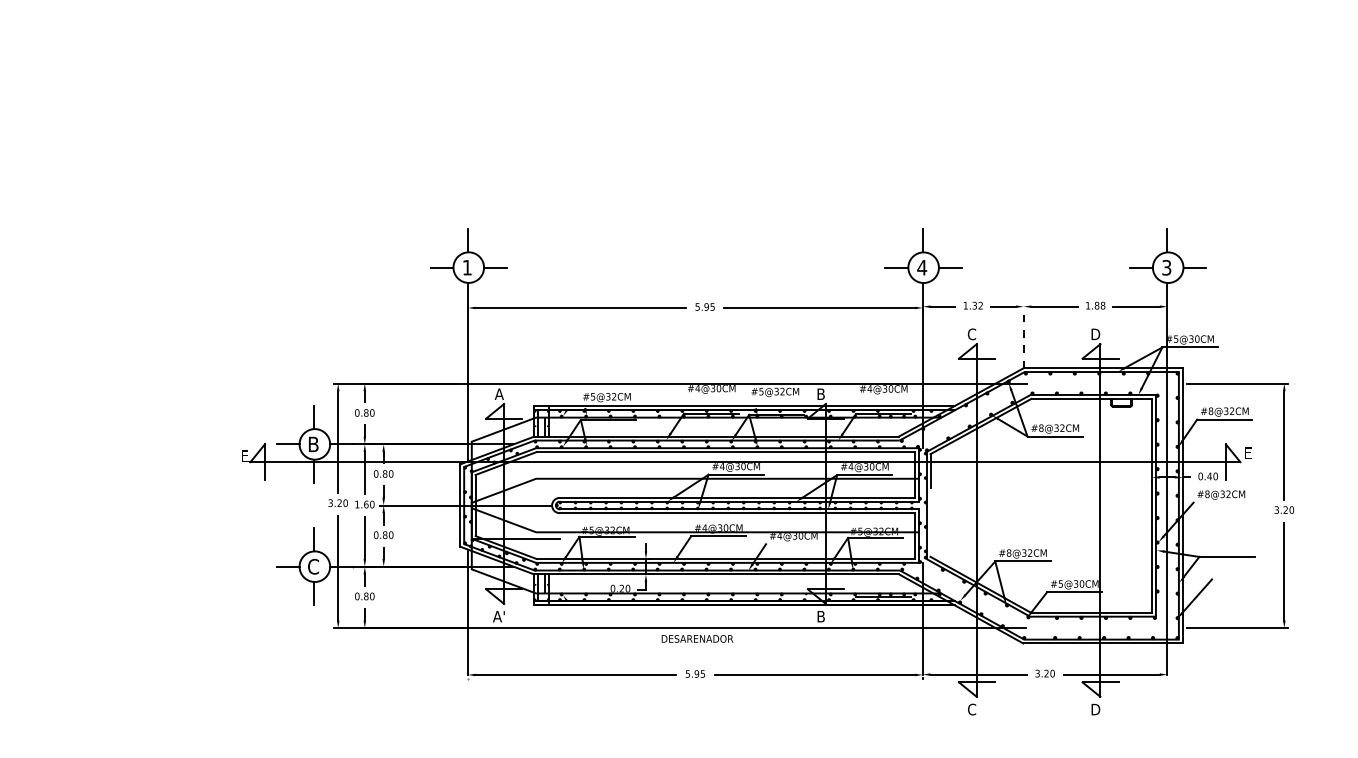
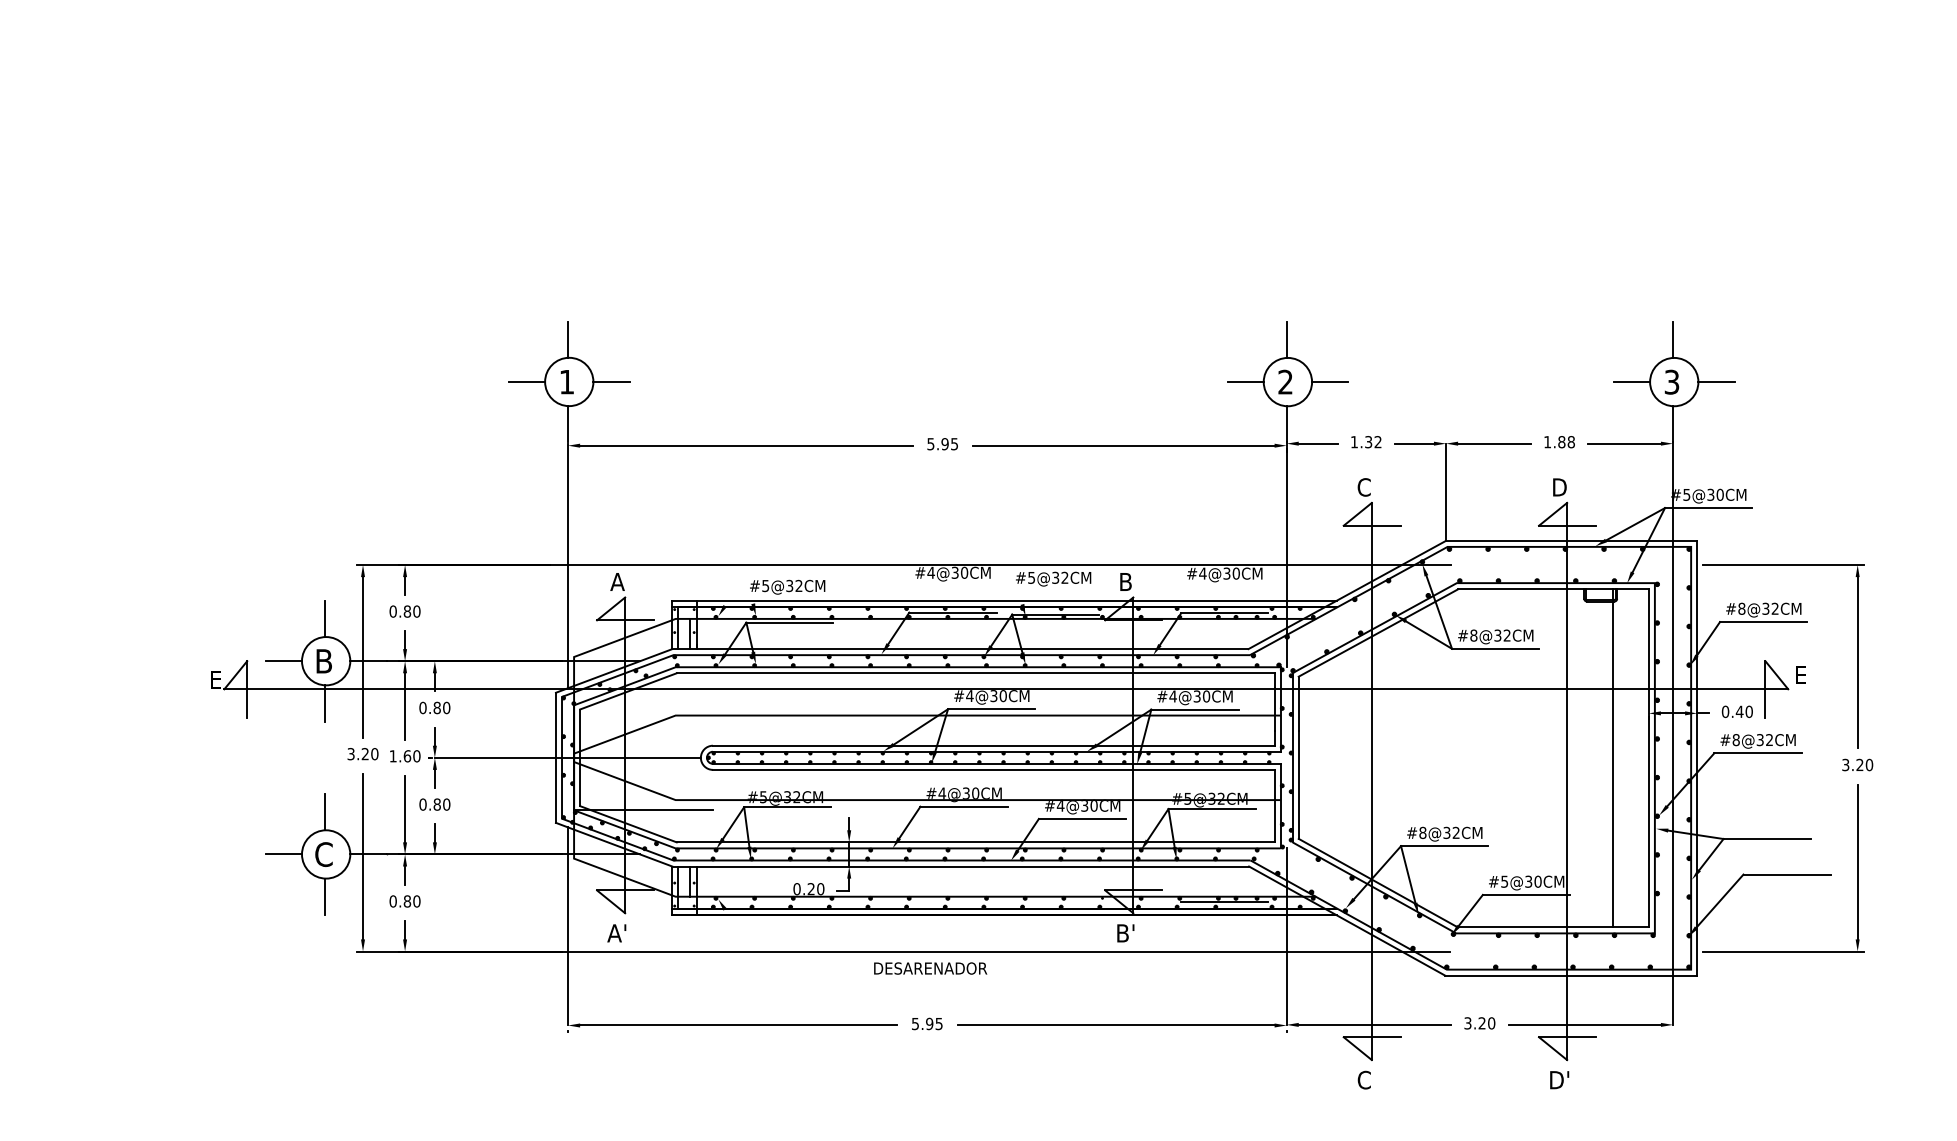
text: (922, 267) -> (1286, 381), 4 -> 2
line: (1023, 337) -> (1445, 492), dashed -> solid
line: (1220, 502) -> (1756, 753), added
line: (1129, 505) -> (1613, 757), added
line: (930, 522) -> (1298, 784), added
line: (793, 544) -> (1082, 819), added
line: (1239, 579) -> (1786, 874), added
text: (820, 616) -> (1124, 933), B -> B'
text: (1095, 709) -> (1559, 1080), D -> D'

